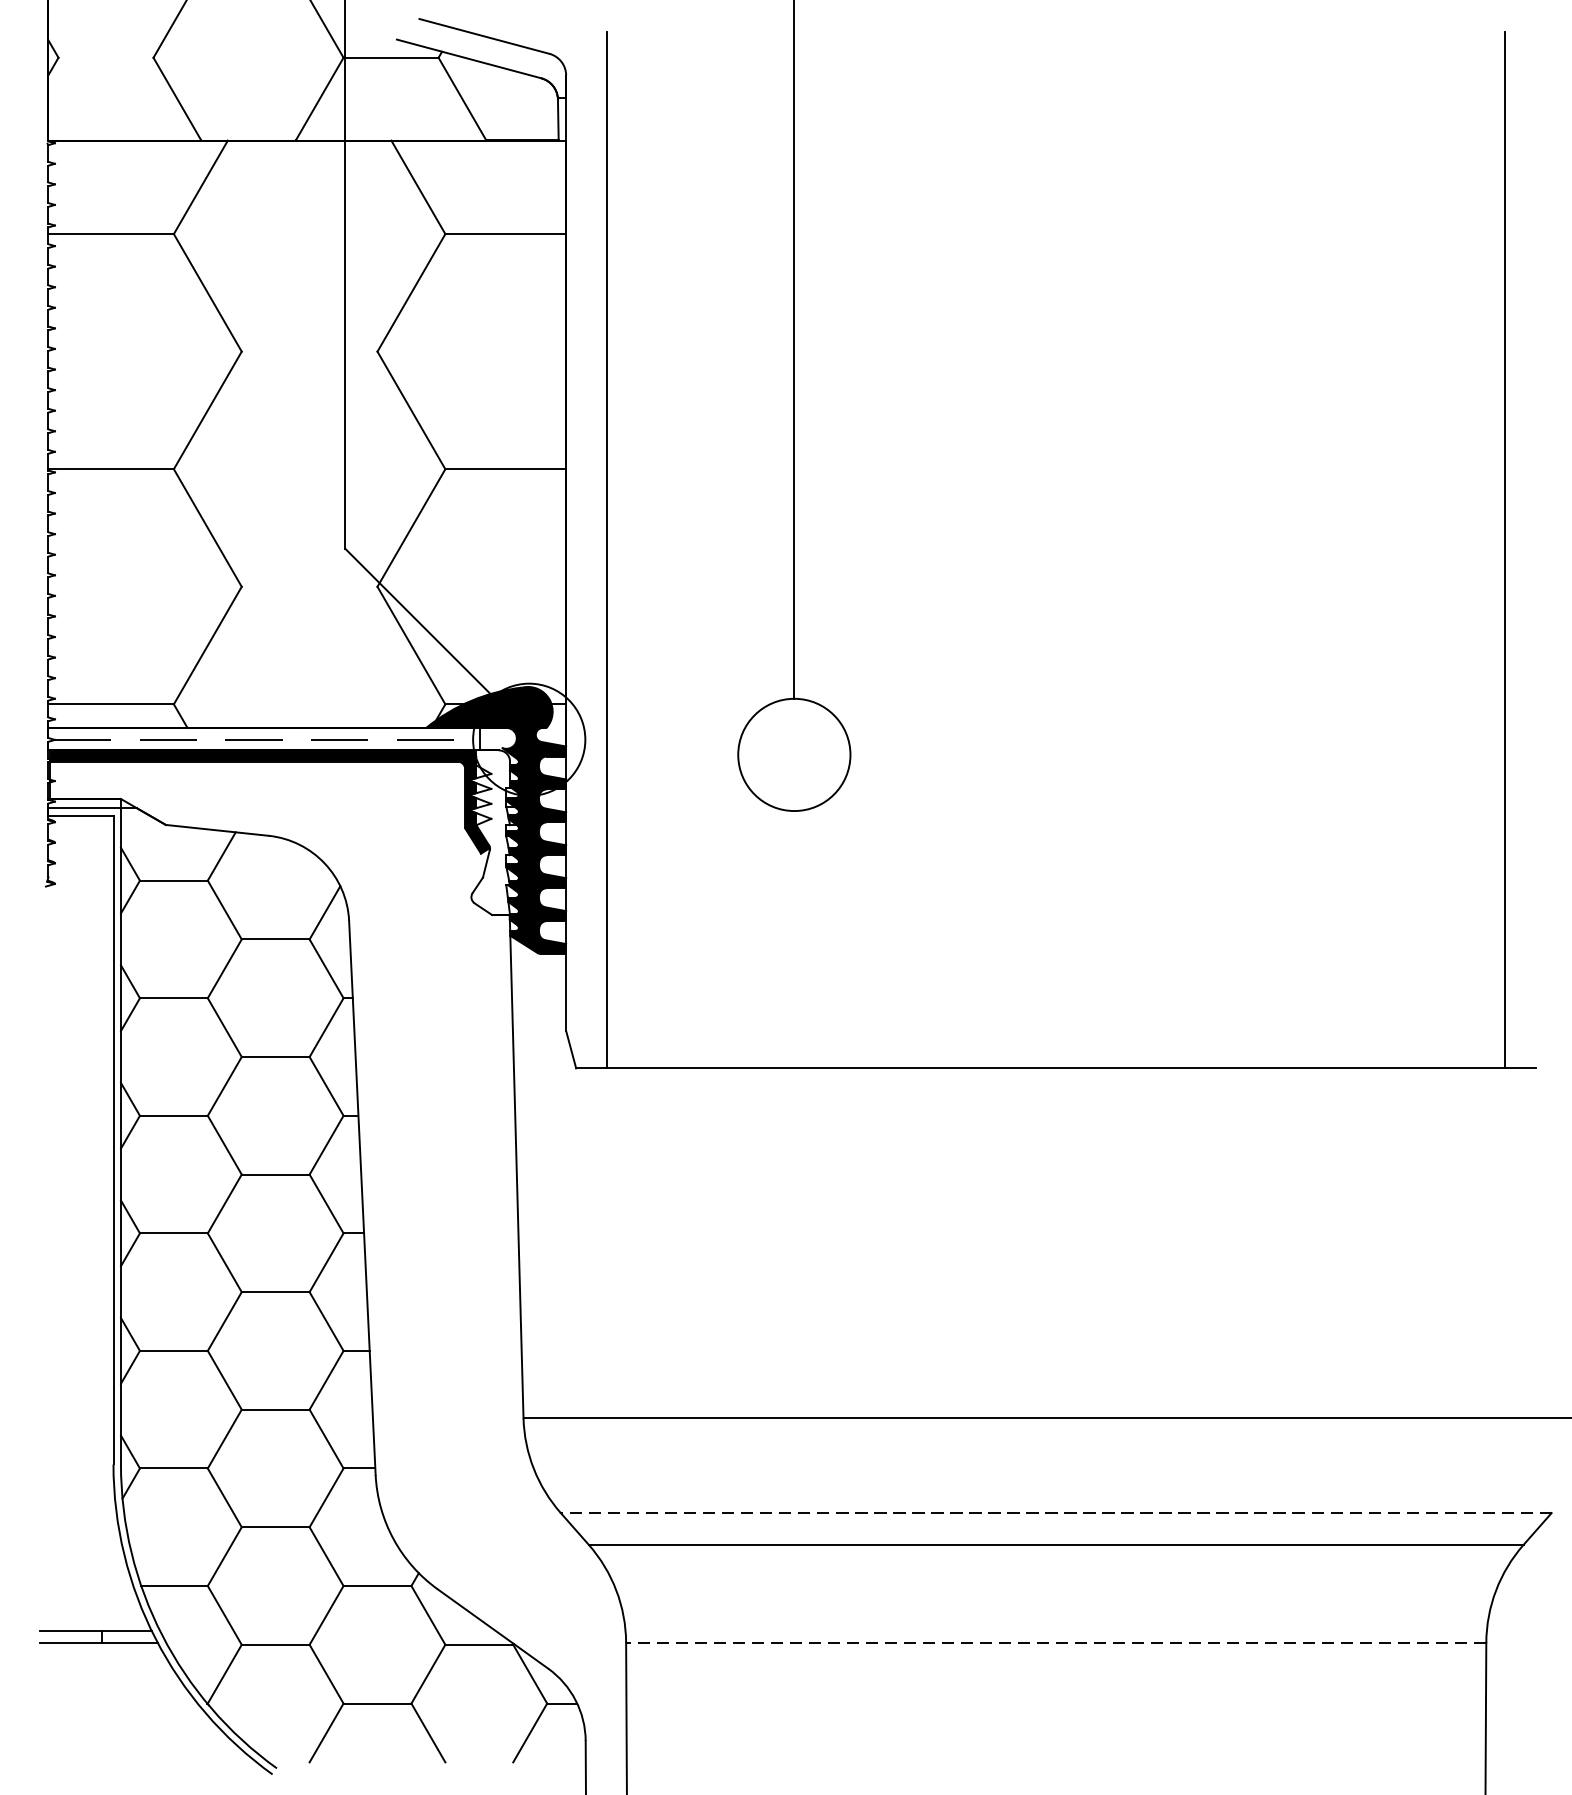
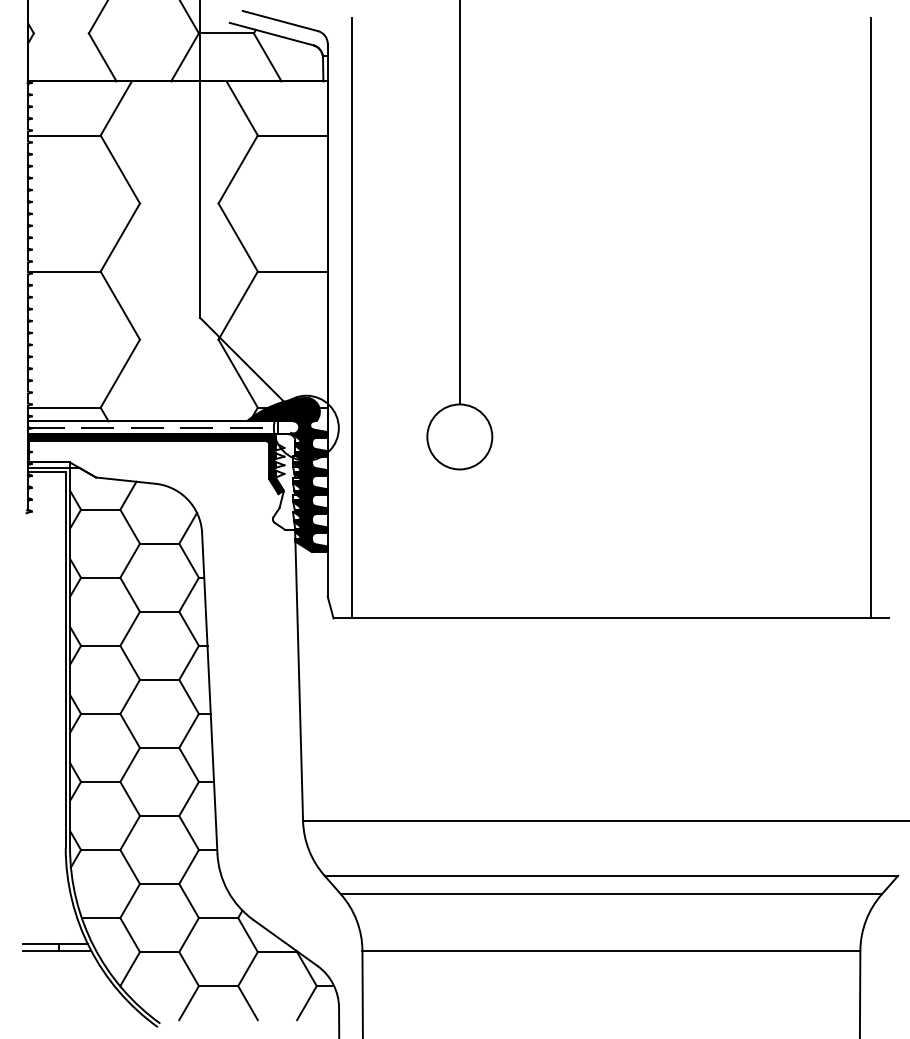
line: (1056, 1512) -> (611, 875), dashed -> solid
line: (1056, 1642) -> (611, 950), dashed -> solid

